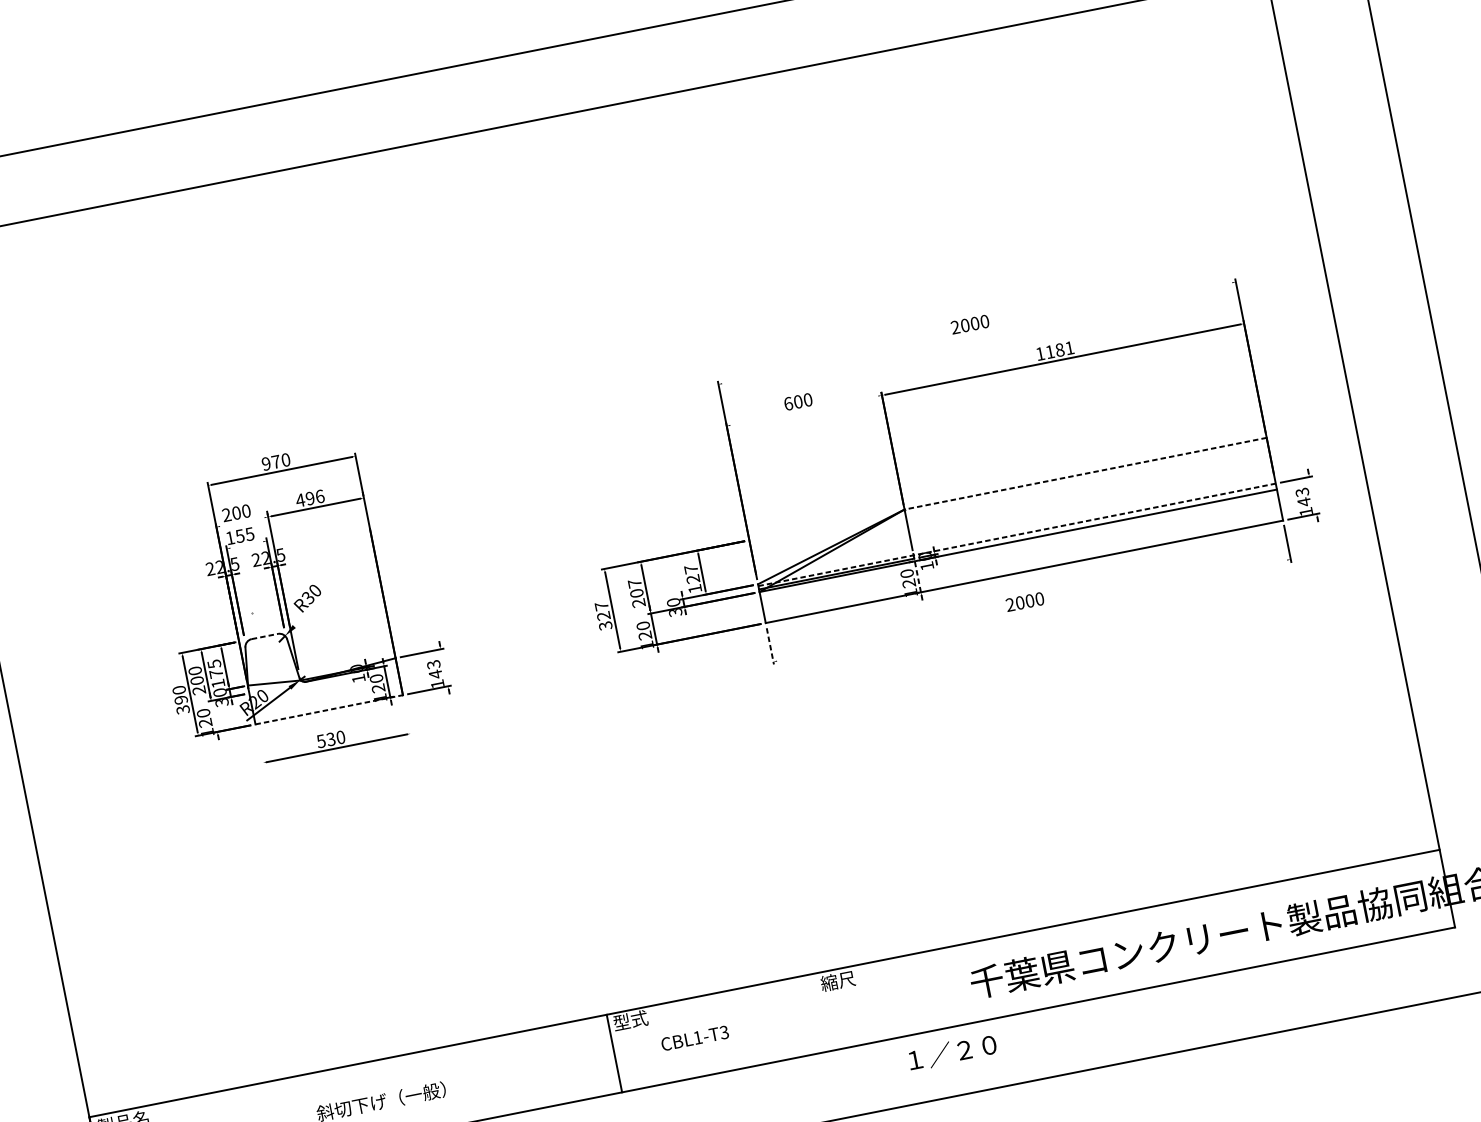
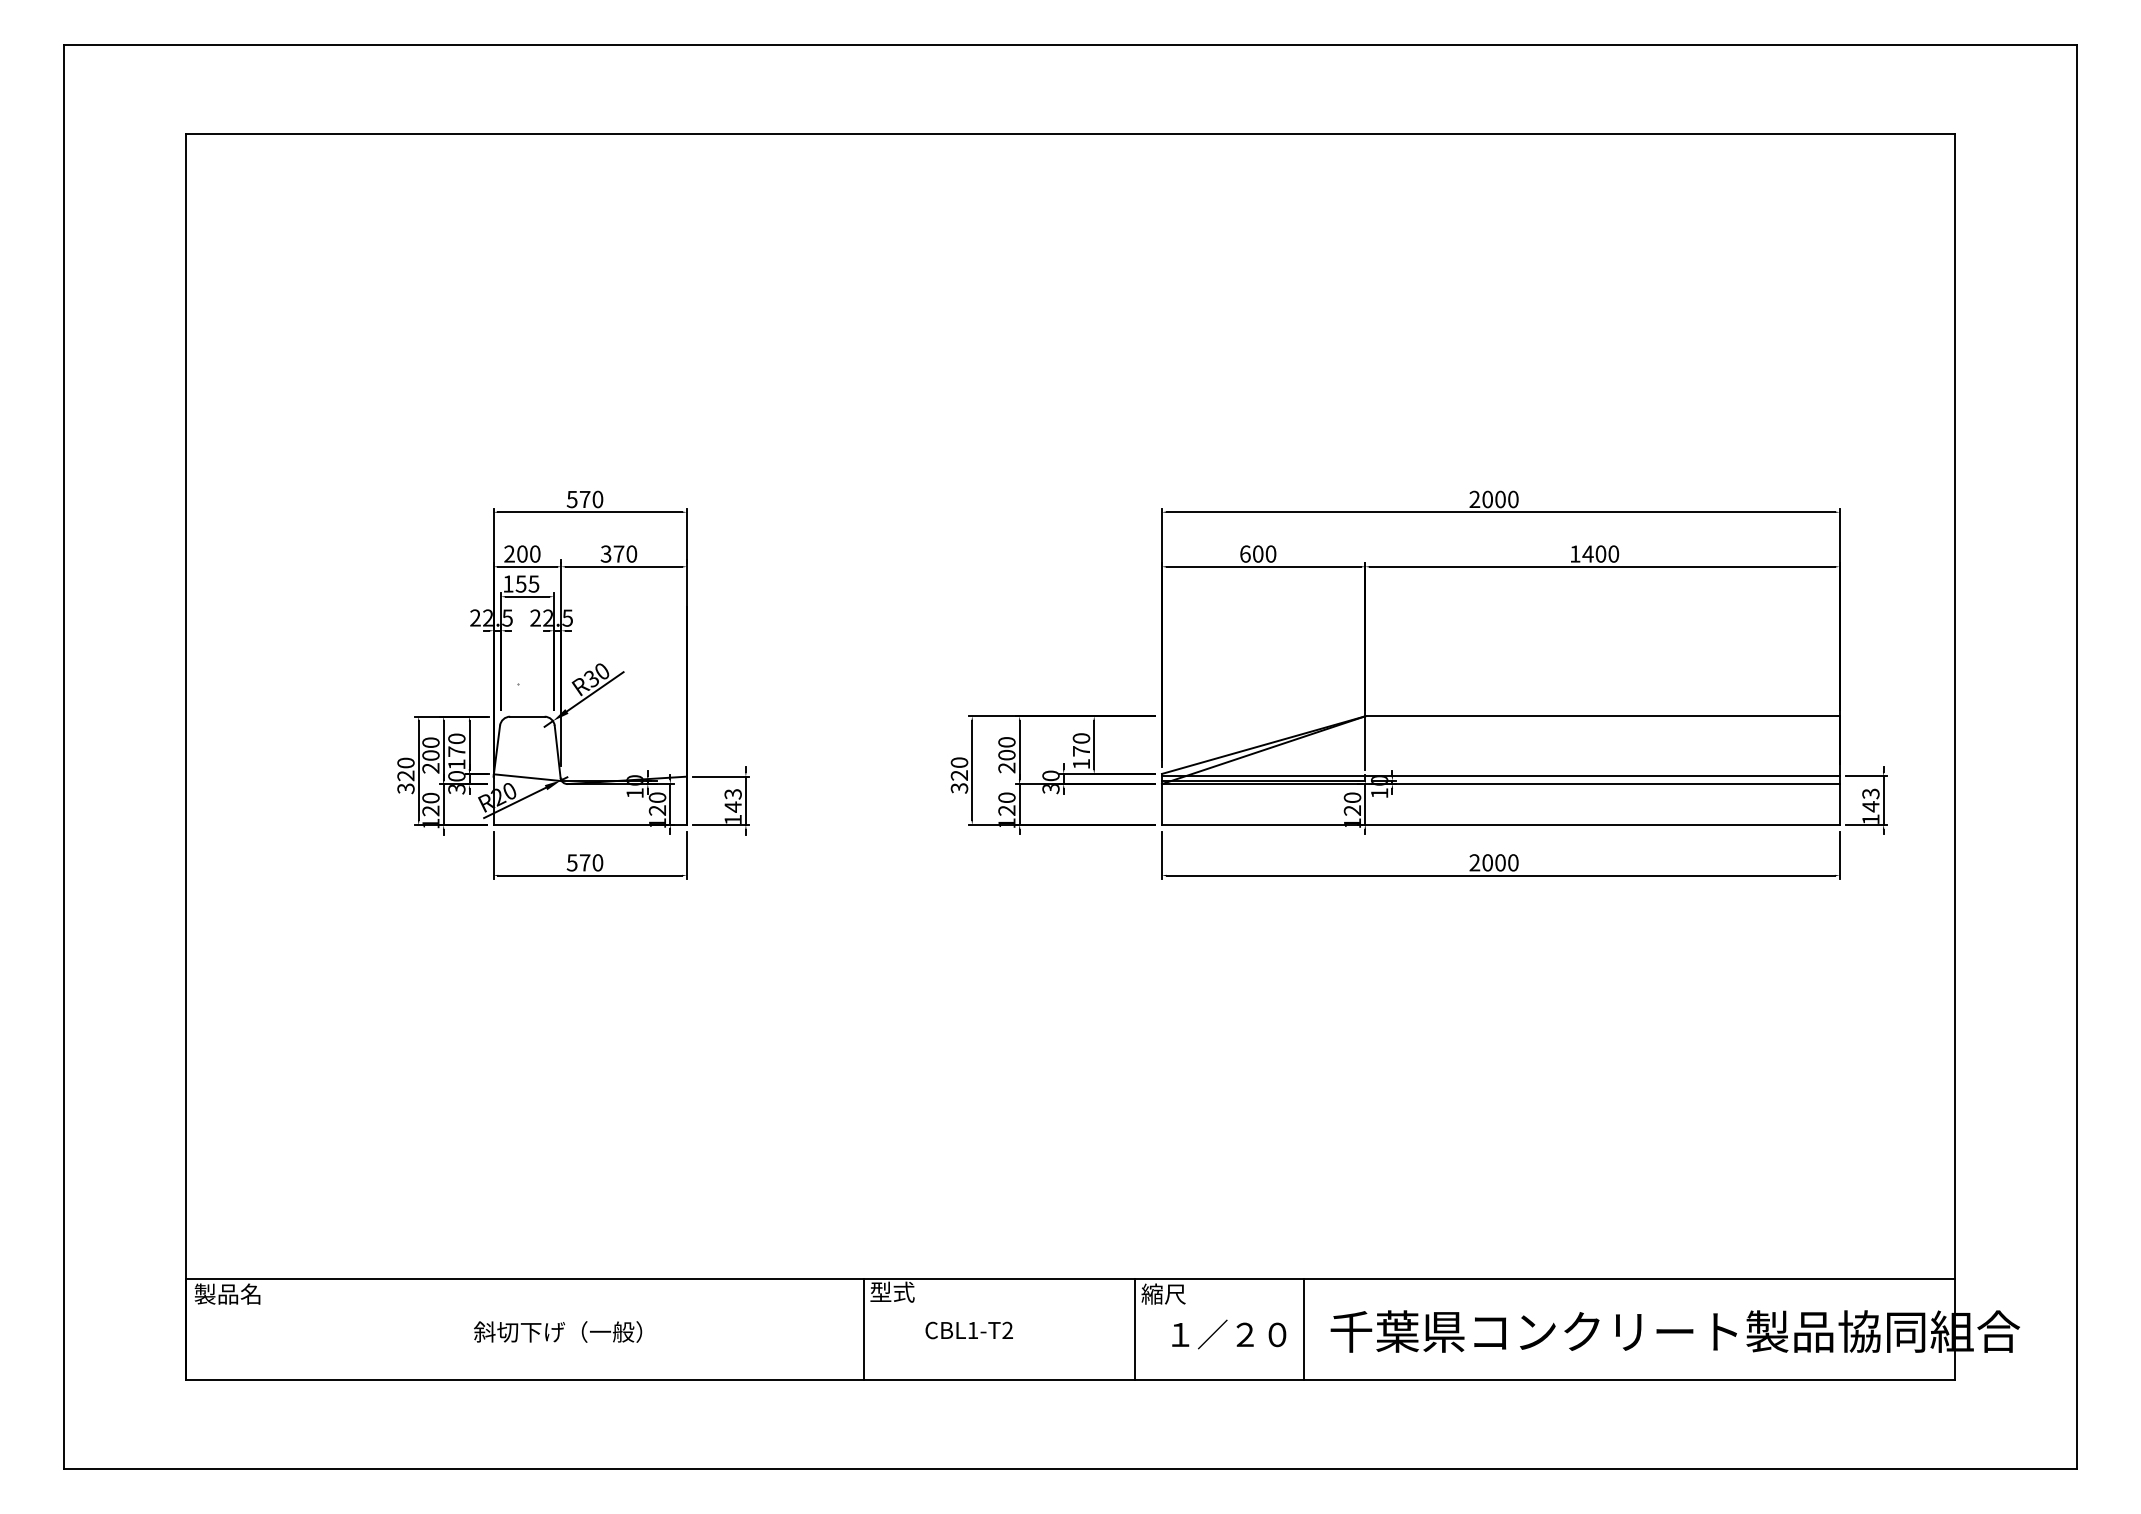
line: (977, 333) -> (1500, 512), added
text: (1059, 349) -> (1600, 553), 1181 -> 1400
line: (804, 410) -> (1263, 566), added
text: (265, 463) -> (571, 498), 970 -> 570
line: (1084, 473) -> (1601, 716), dashed -> solid
line: (1312, 495) -> (1883, 800), added
text: (309, 498) -> (618, 553), 496 -> 370
line: (242, 521) -> (527, 566), added
line: (1016, 535) -> (1500, 776), dashed -> solid
line: (246, 544) -> (526, 596), added
text: (692, 573) -> (1081, 744), 127 -> 170
line: (917, 576) -> (1365, 803), dashed -> solid
text: (634, 583) -> (1006, 742), 207 -> 200
text: (601, 606) -> (959, 762), 327 -> 320
line: (312, 607) -> (594, 691), added
line: (1031, 610) -> (1500, 875), added
line: (264, 636) -> (527, 716), dashed -> solid
line: (770, 646) -> (1161, 855), dashed -> solid
text: (214, 663) -> (456, 738), 175 -> 170
line: (444, 667) -> (745, 800), added
text: (180, 699) -> (405, 775), 390 -> 320
line: (329, 710) -> (590, 825), dashed -> solid
line: (214, 716) -> (443, 804), added
line: (407, 717) -> (686, 854), added
text: (330, 739) -> (584, 862), 530 -> 570
line: (259, 746) -> (493, 854), added
line: (950, 986) -> (1304, 1329), added
line: (821, 1012) -> (1134, 1329), added
text: (724, 1032) -> (1007, 1330), CBL1-T3 -> CBL1-T2
text: (952, 1052) -> (1229, 1334), moved

